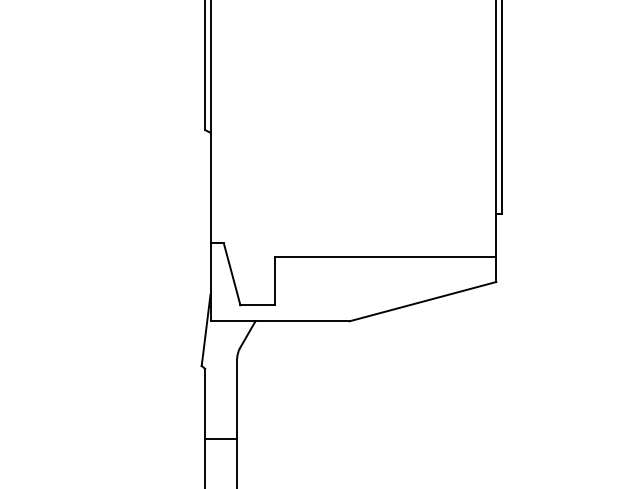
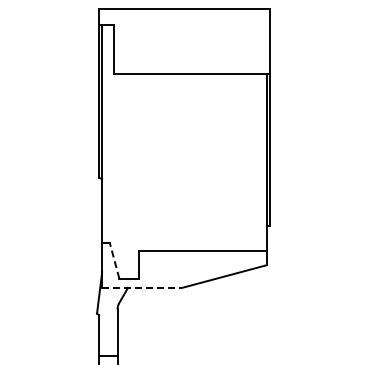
line: (231, 273) -> (114, 260), solid -> dashed
line: (280, 320) -> (142, 287), solid -> dashed

